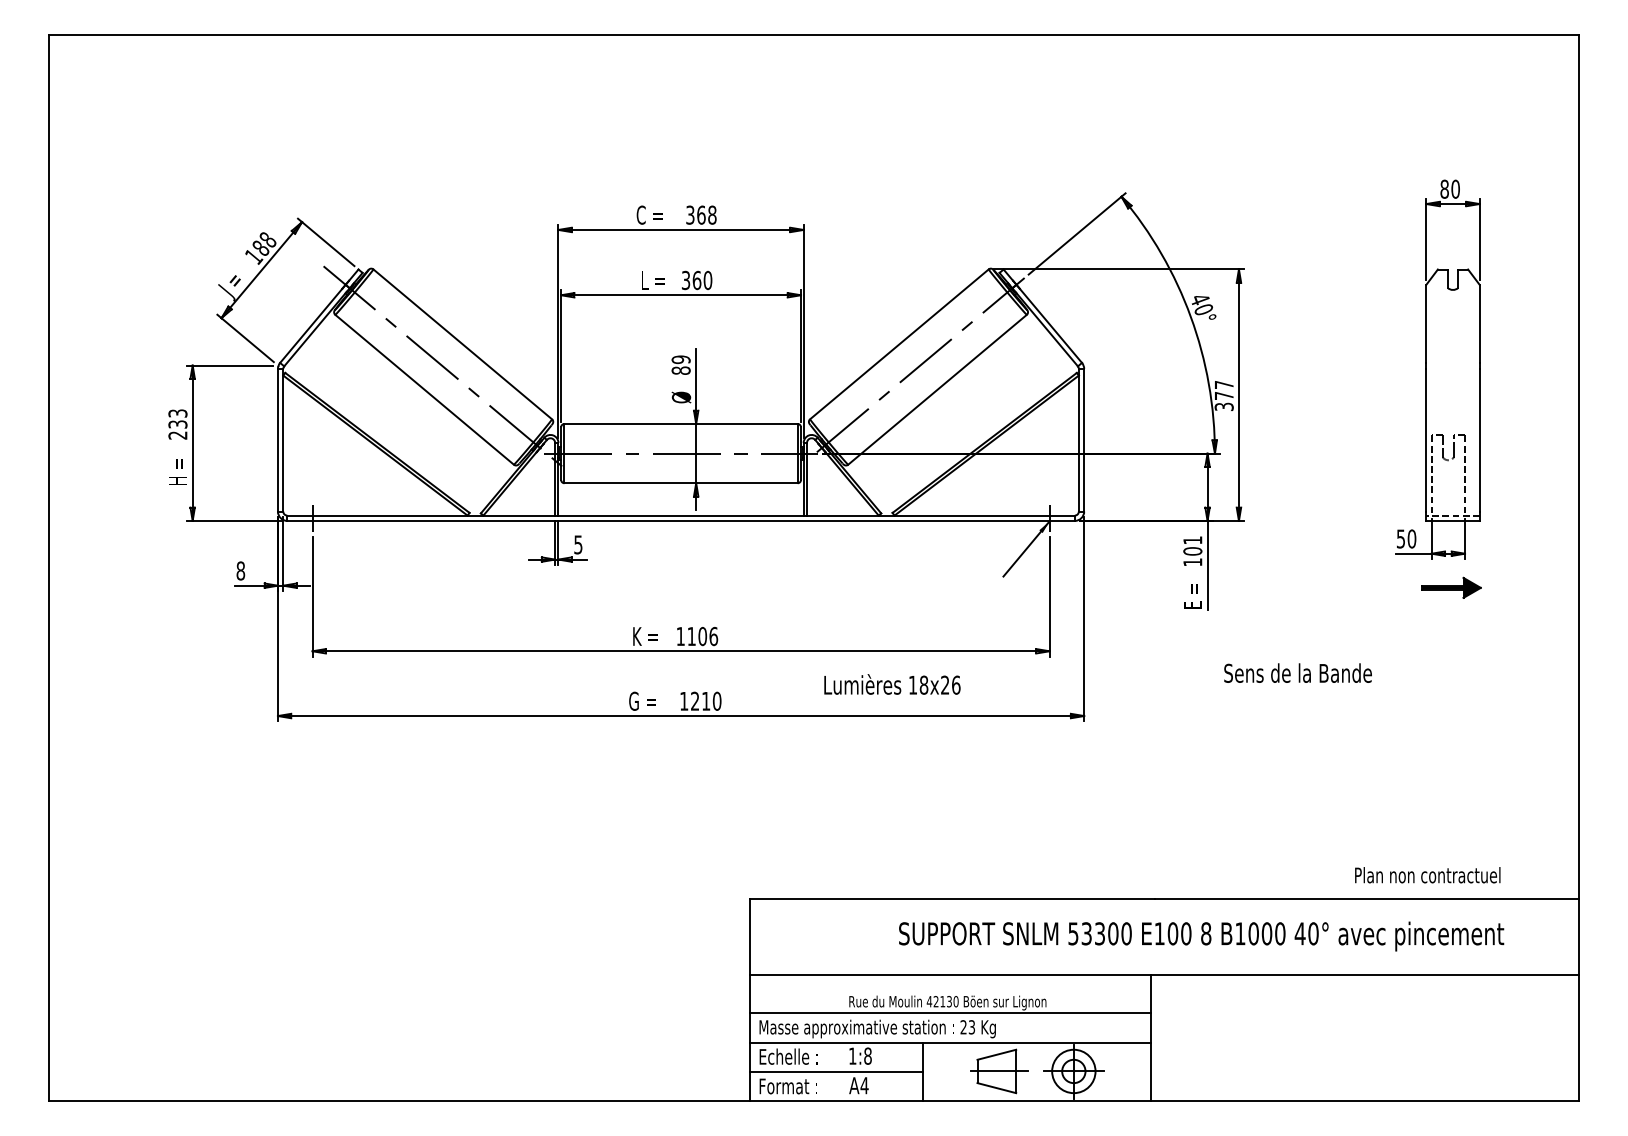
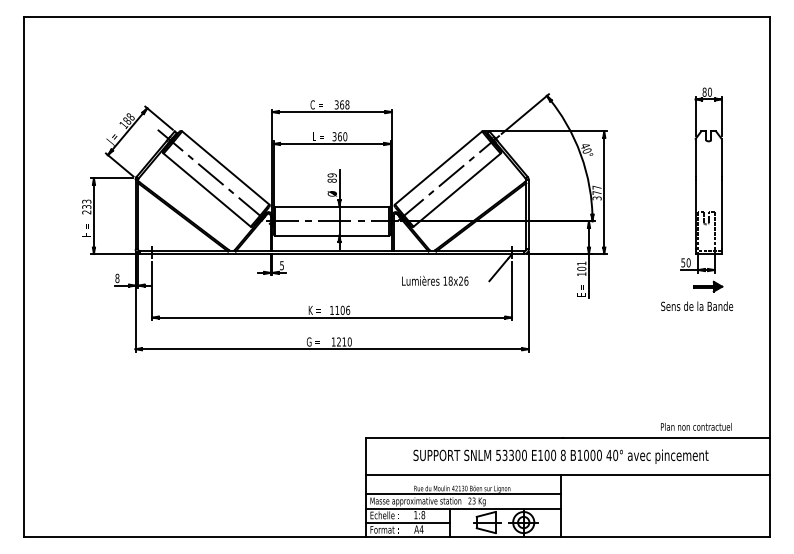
text: (1298, 671) -> (697, 305), moved
text: (892, 683) -> (435, 280), moved
text: (1200, 936) -> (560, 456), moved

